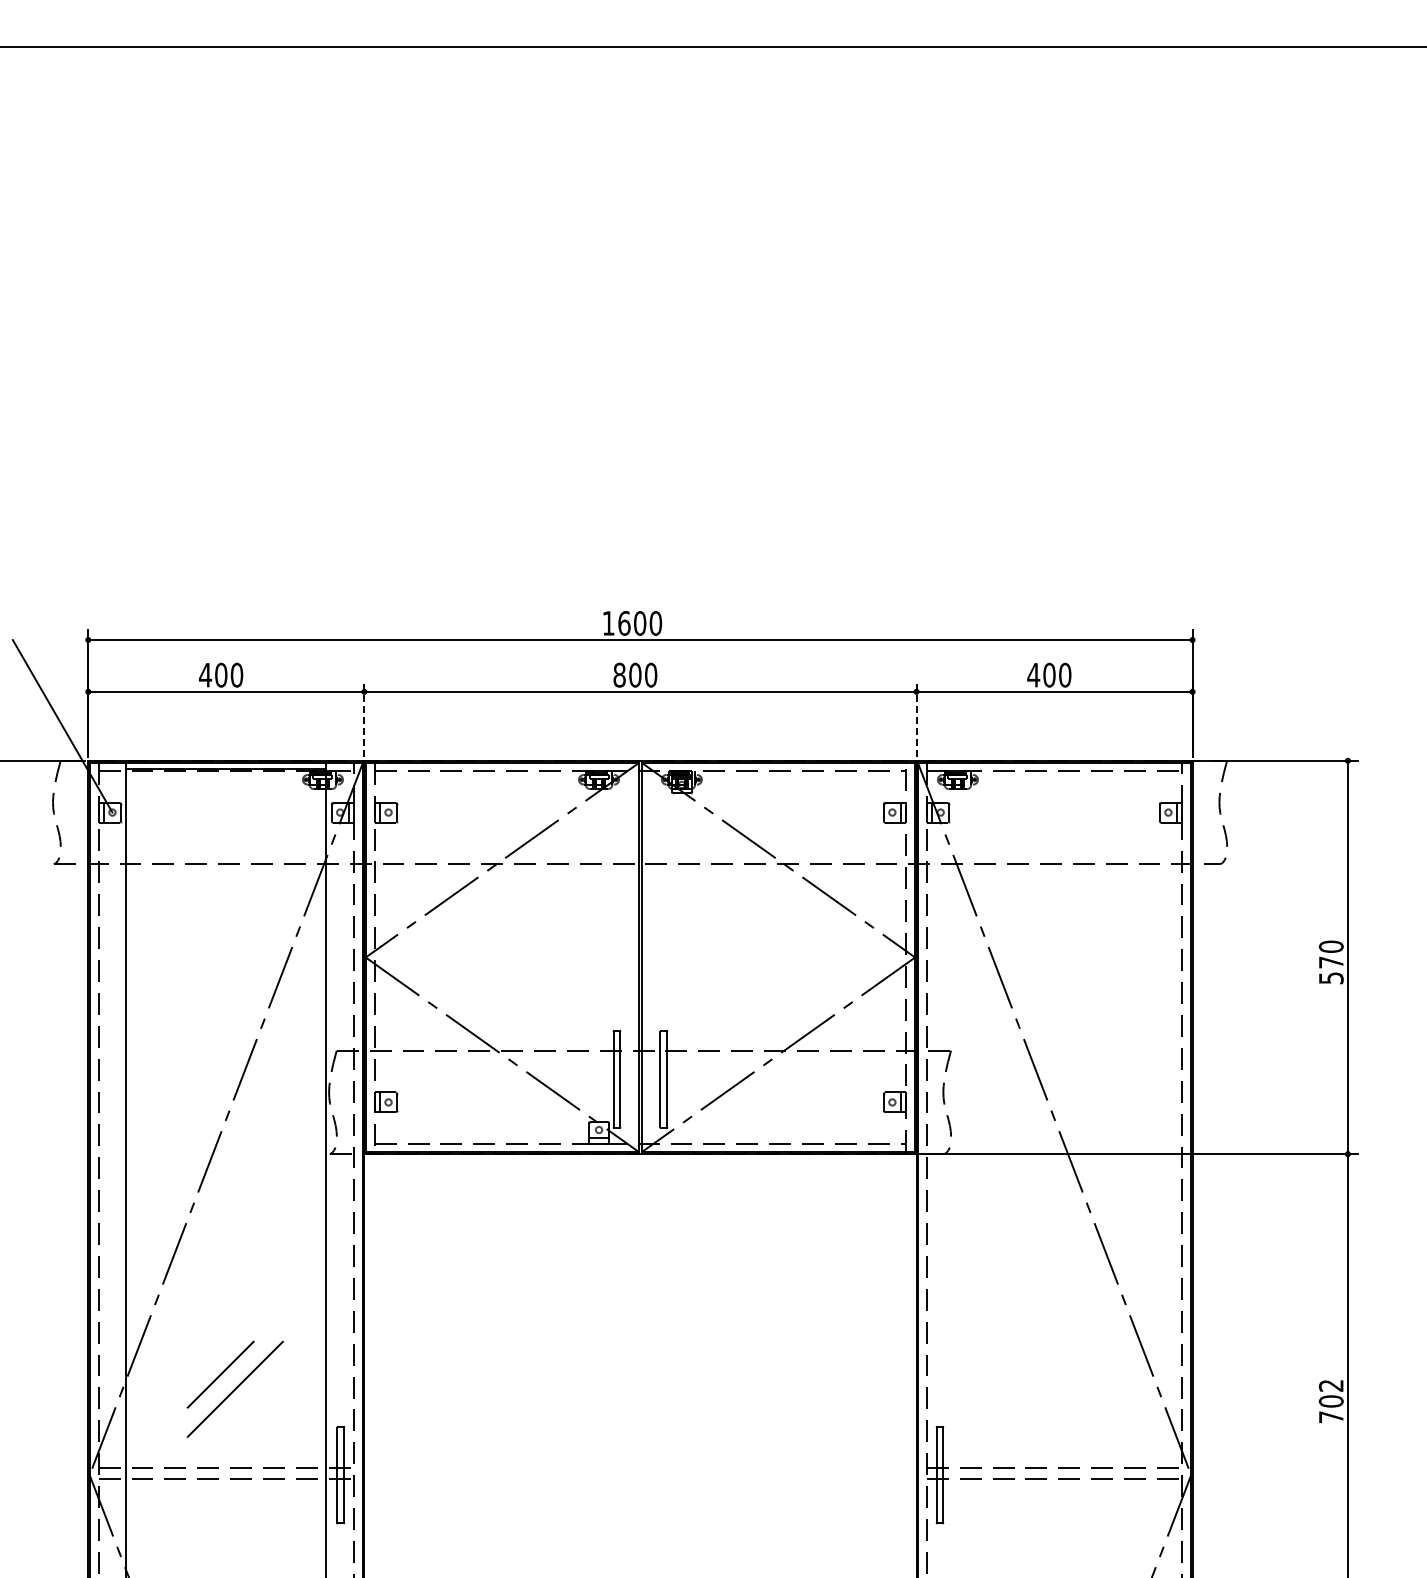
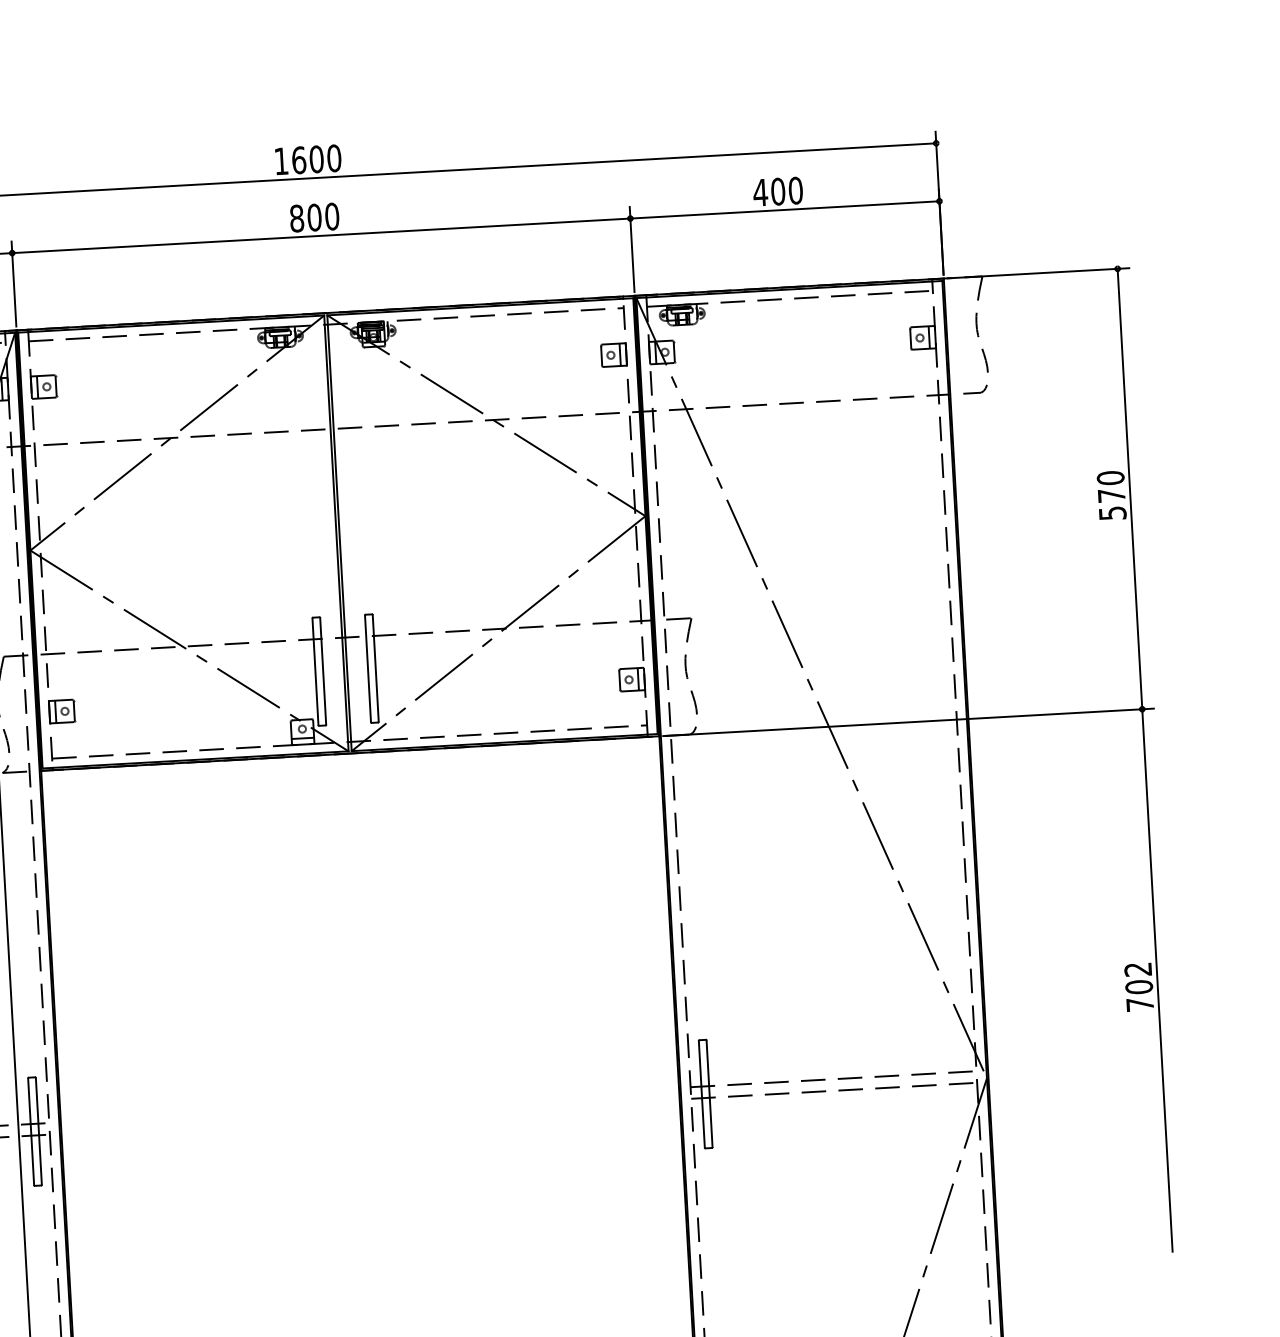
line: (364, 719) -> (14, 284), dashed -> solid
line: (916, 719) -> (632, 249), dashed -> solid

